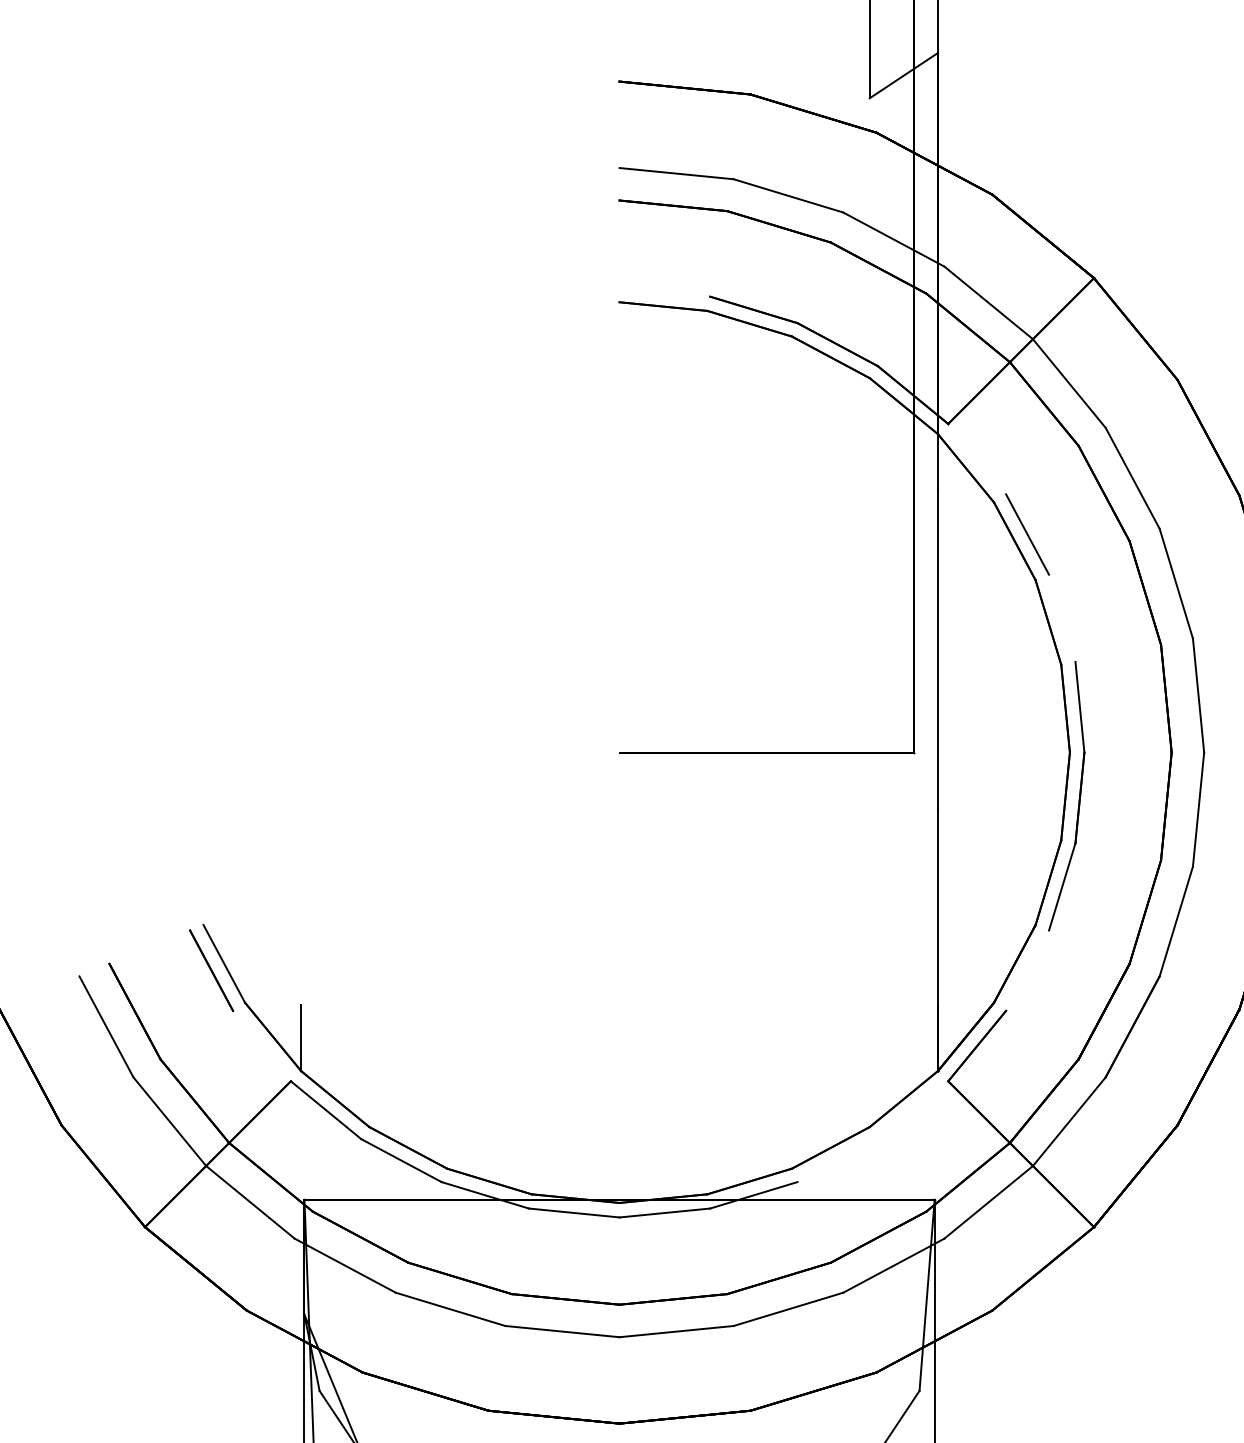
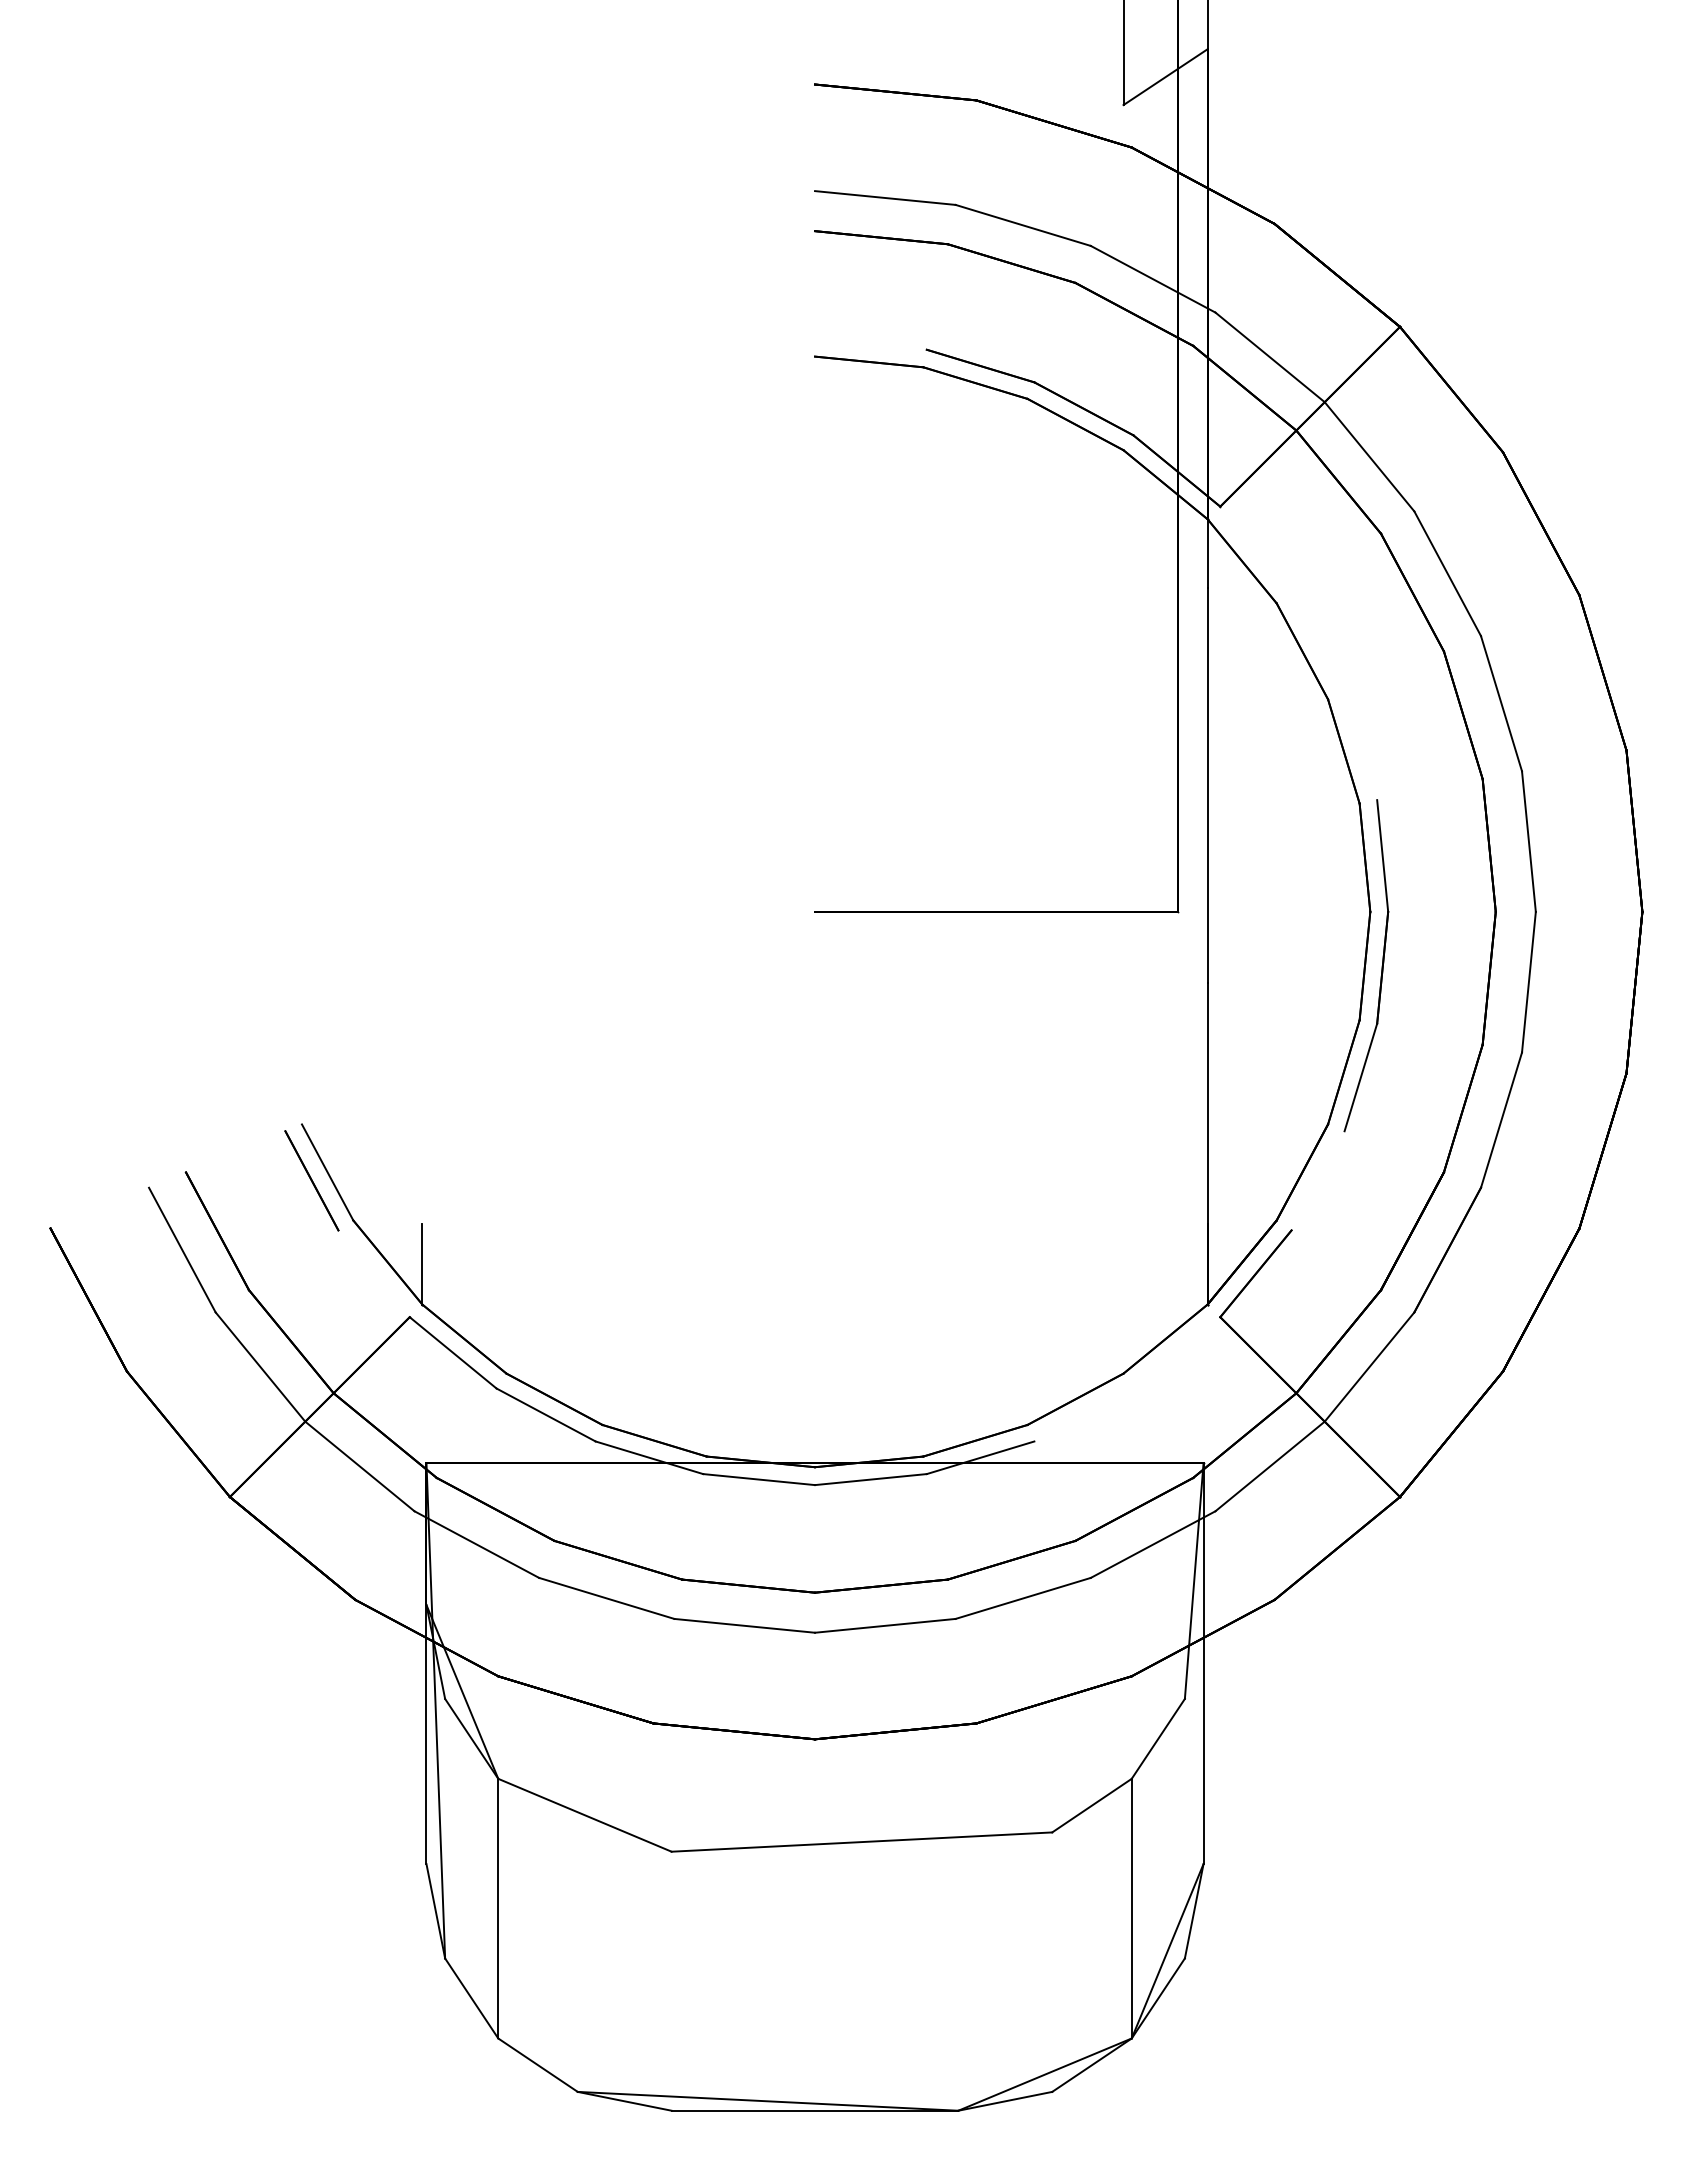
line: (1027, 534) -> (1317, 642), removed

